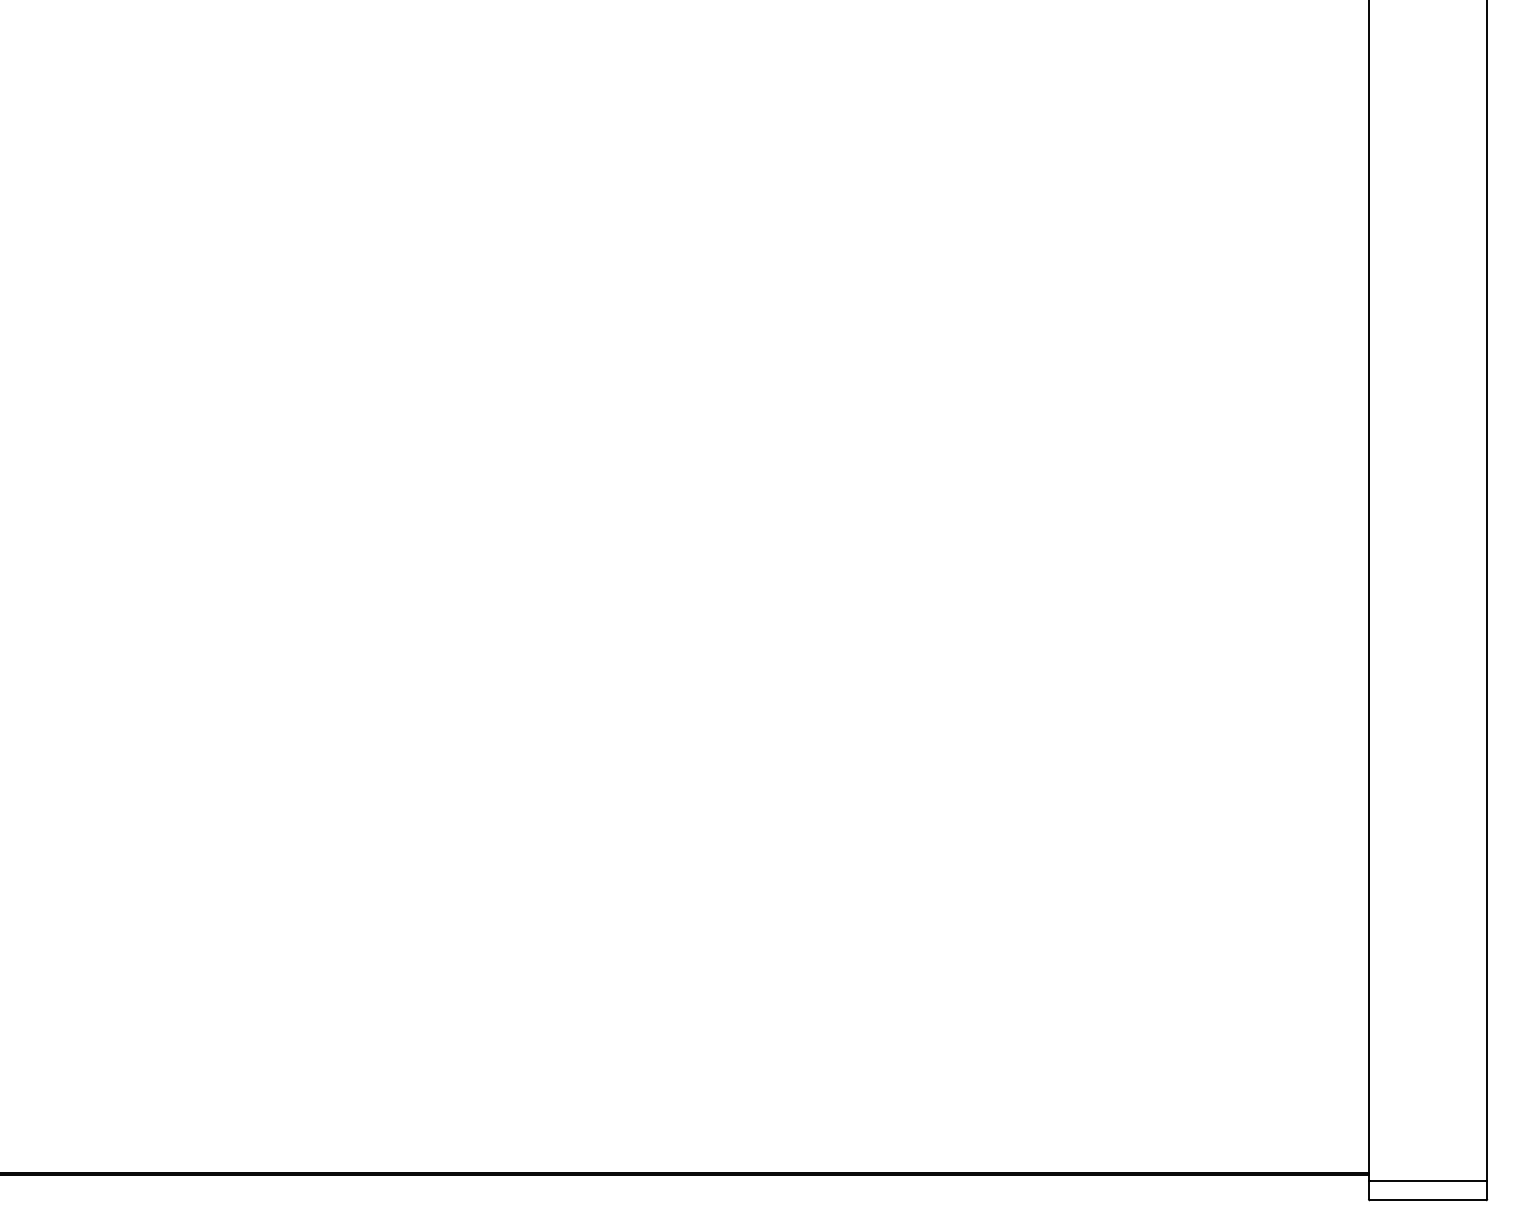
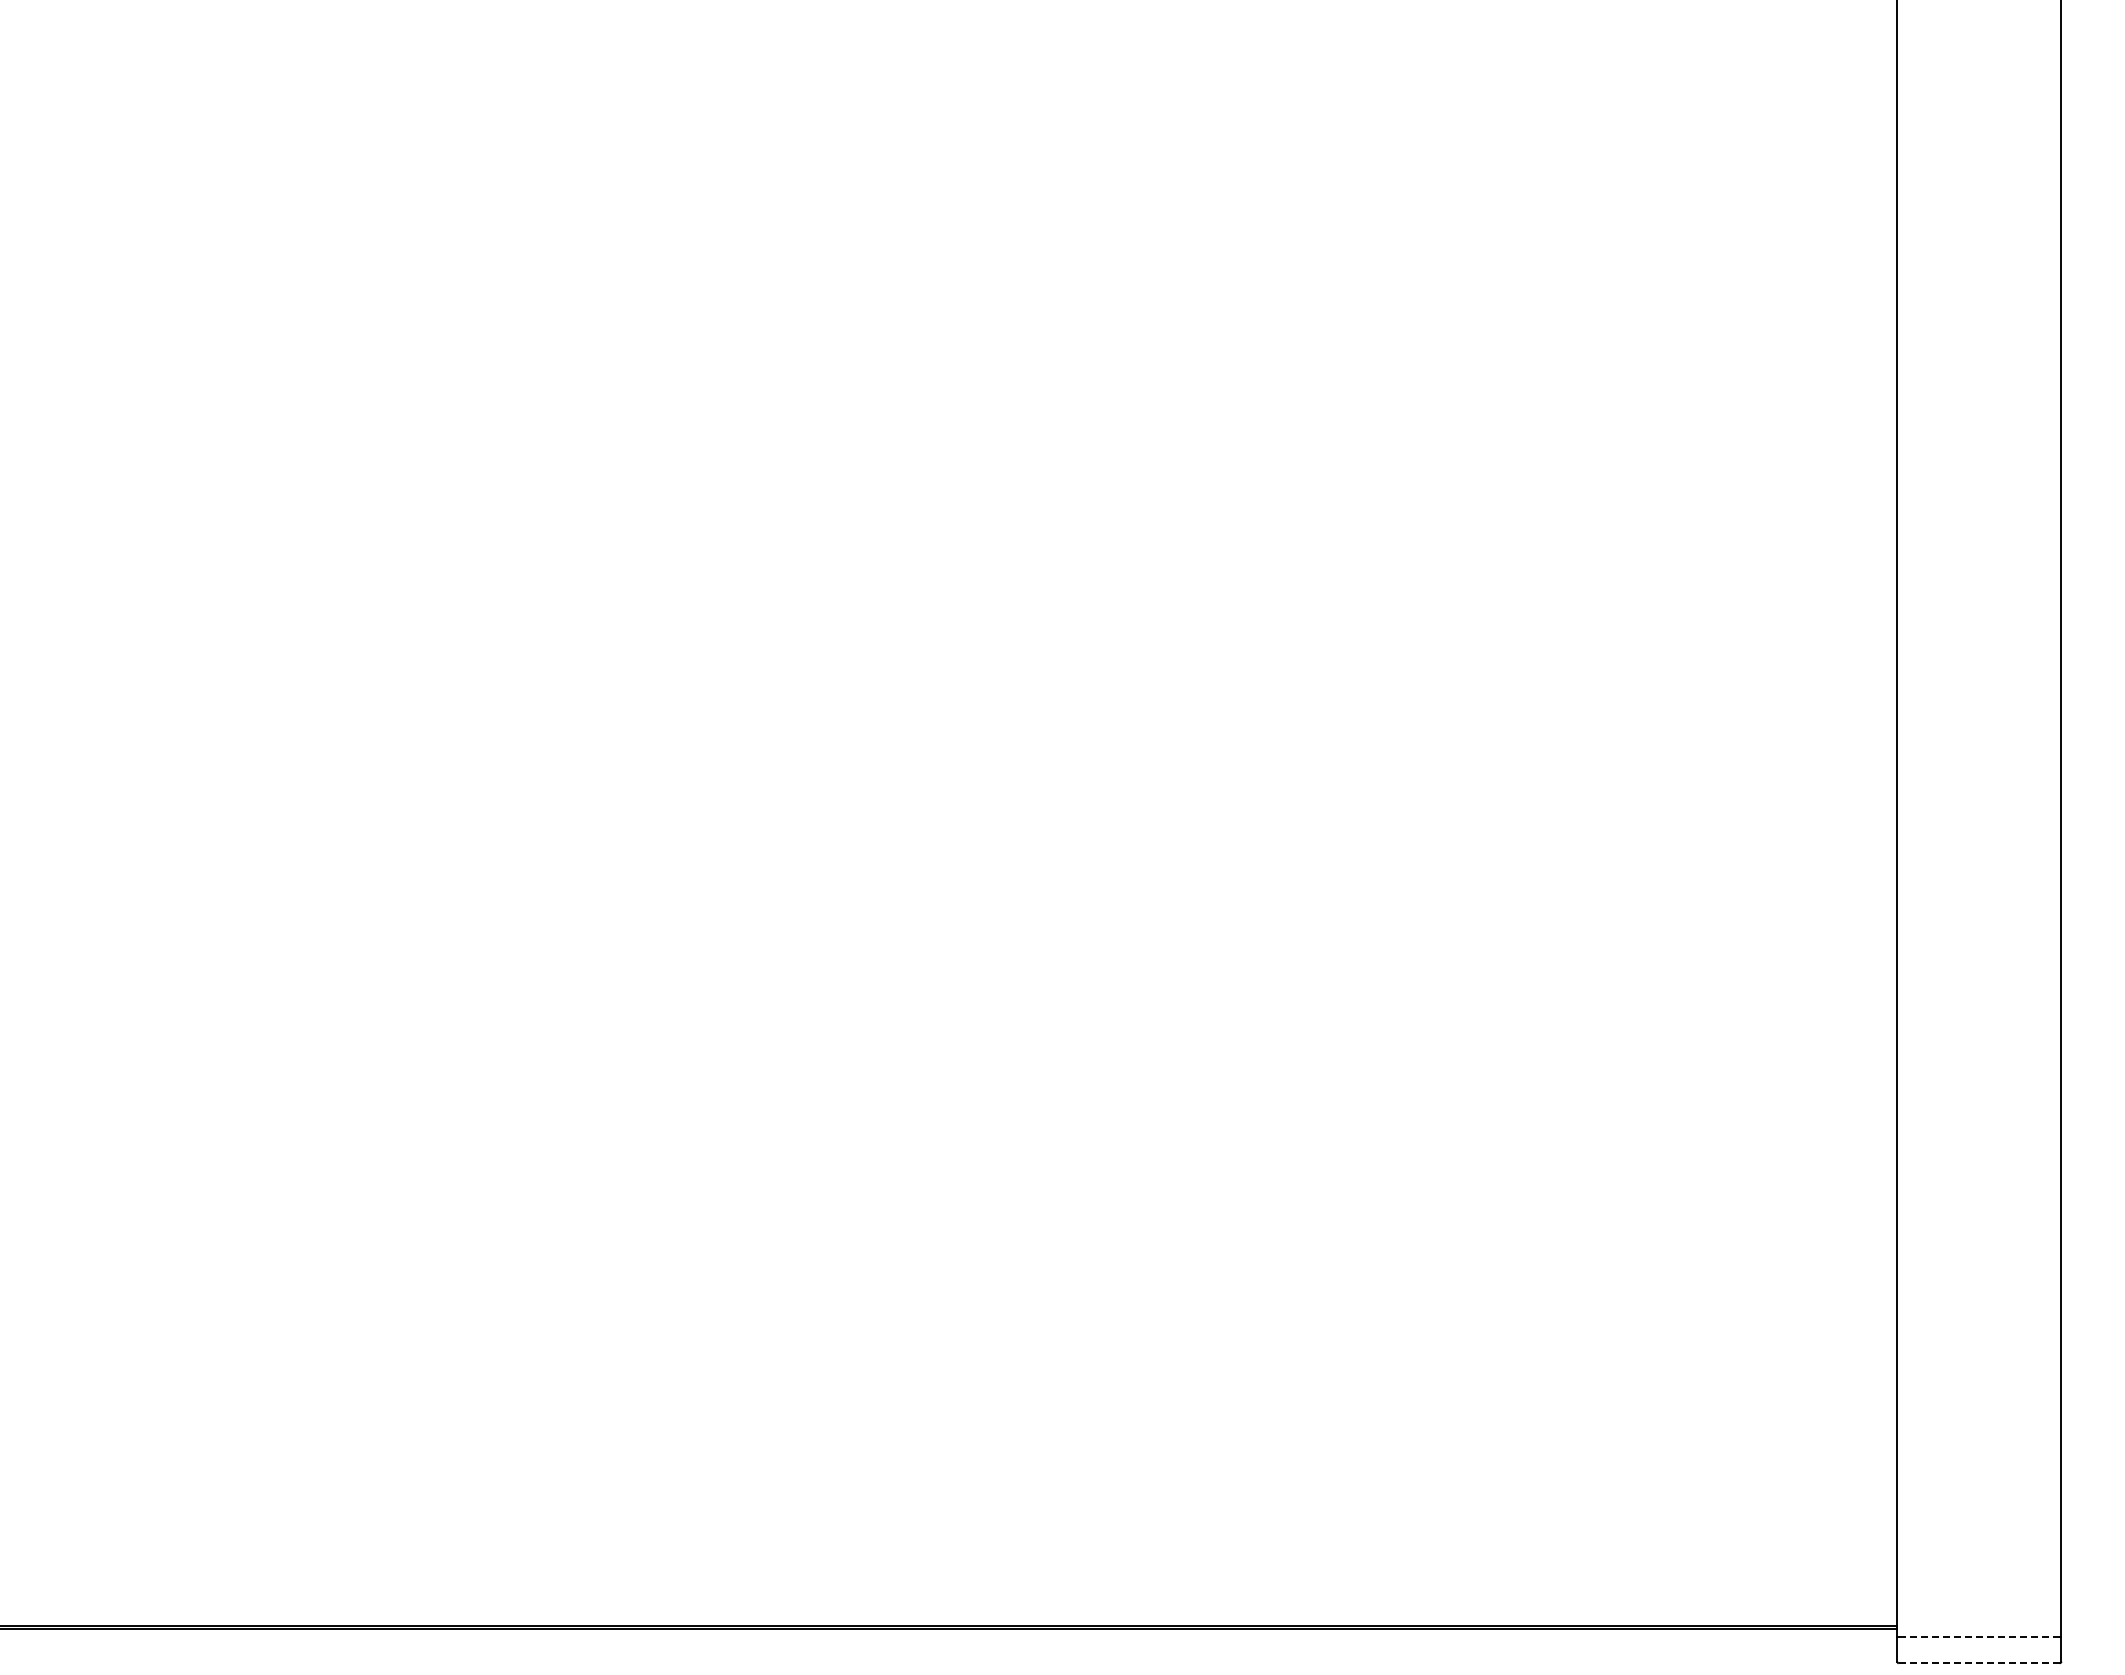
line: (1428, 1181) -> (1979, 1636), solid -> dashed
line: (1428, 1200) -> (1979, 1663), solid -> dashed

